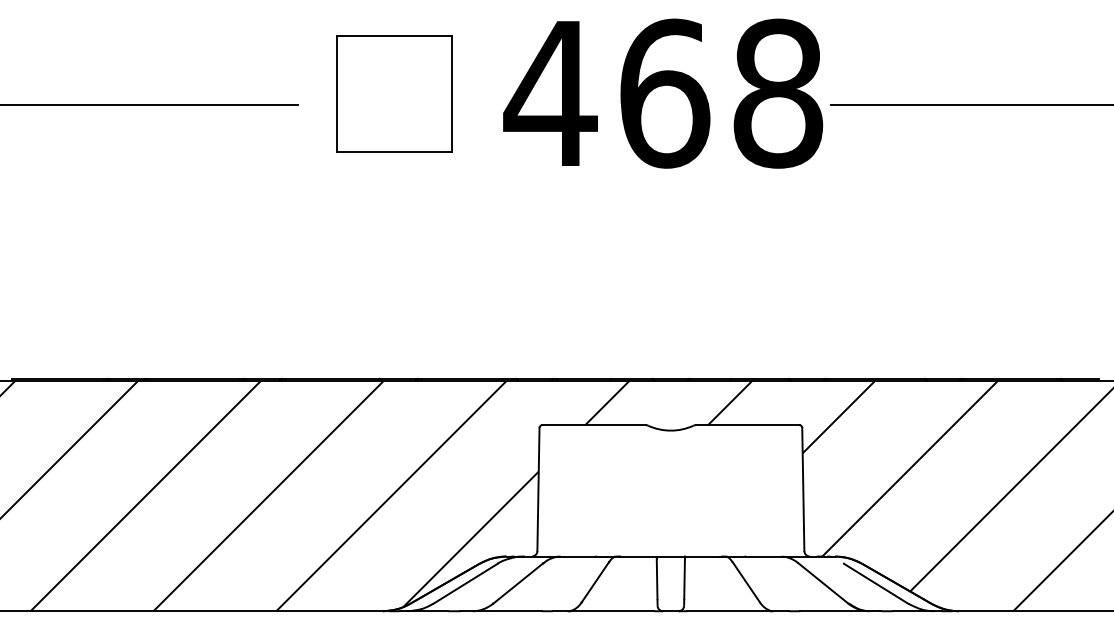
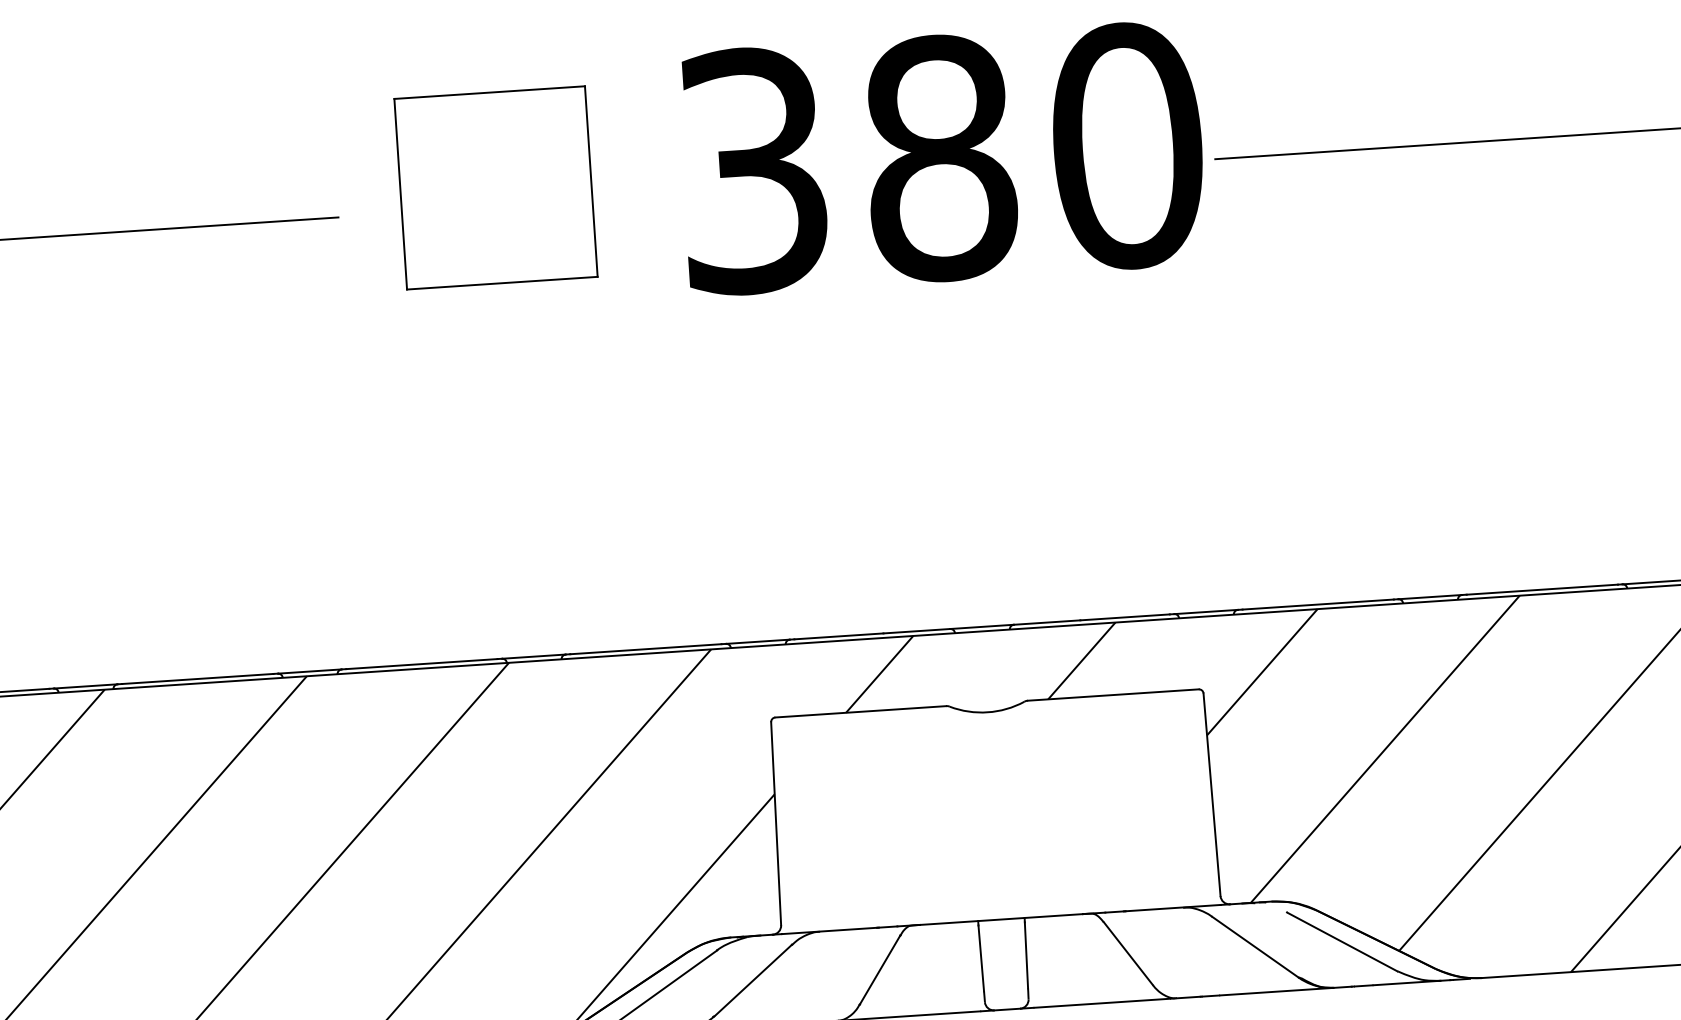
text: (663, 93) -> (938, 158), 468 -> 380

